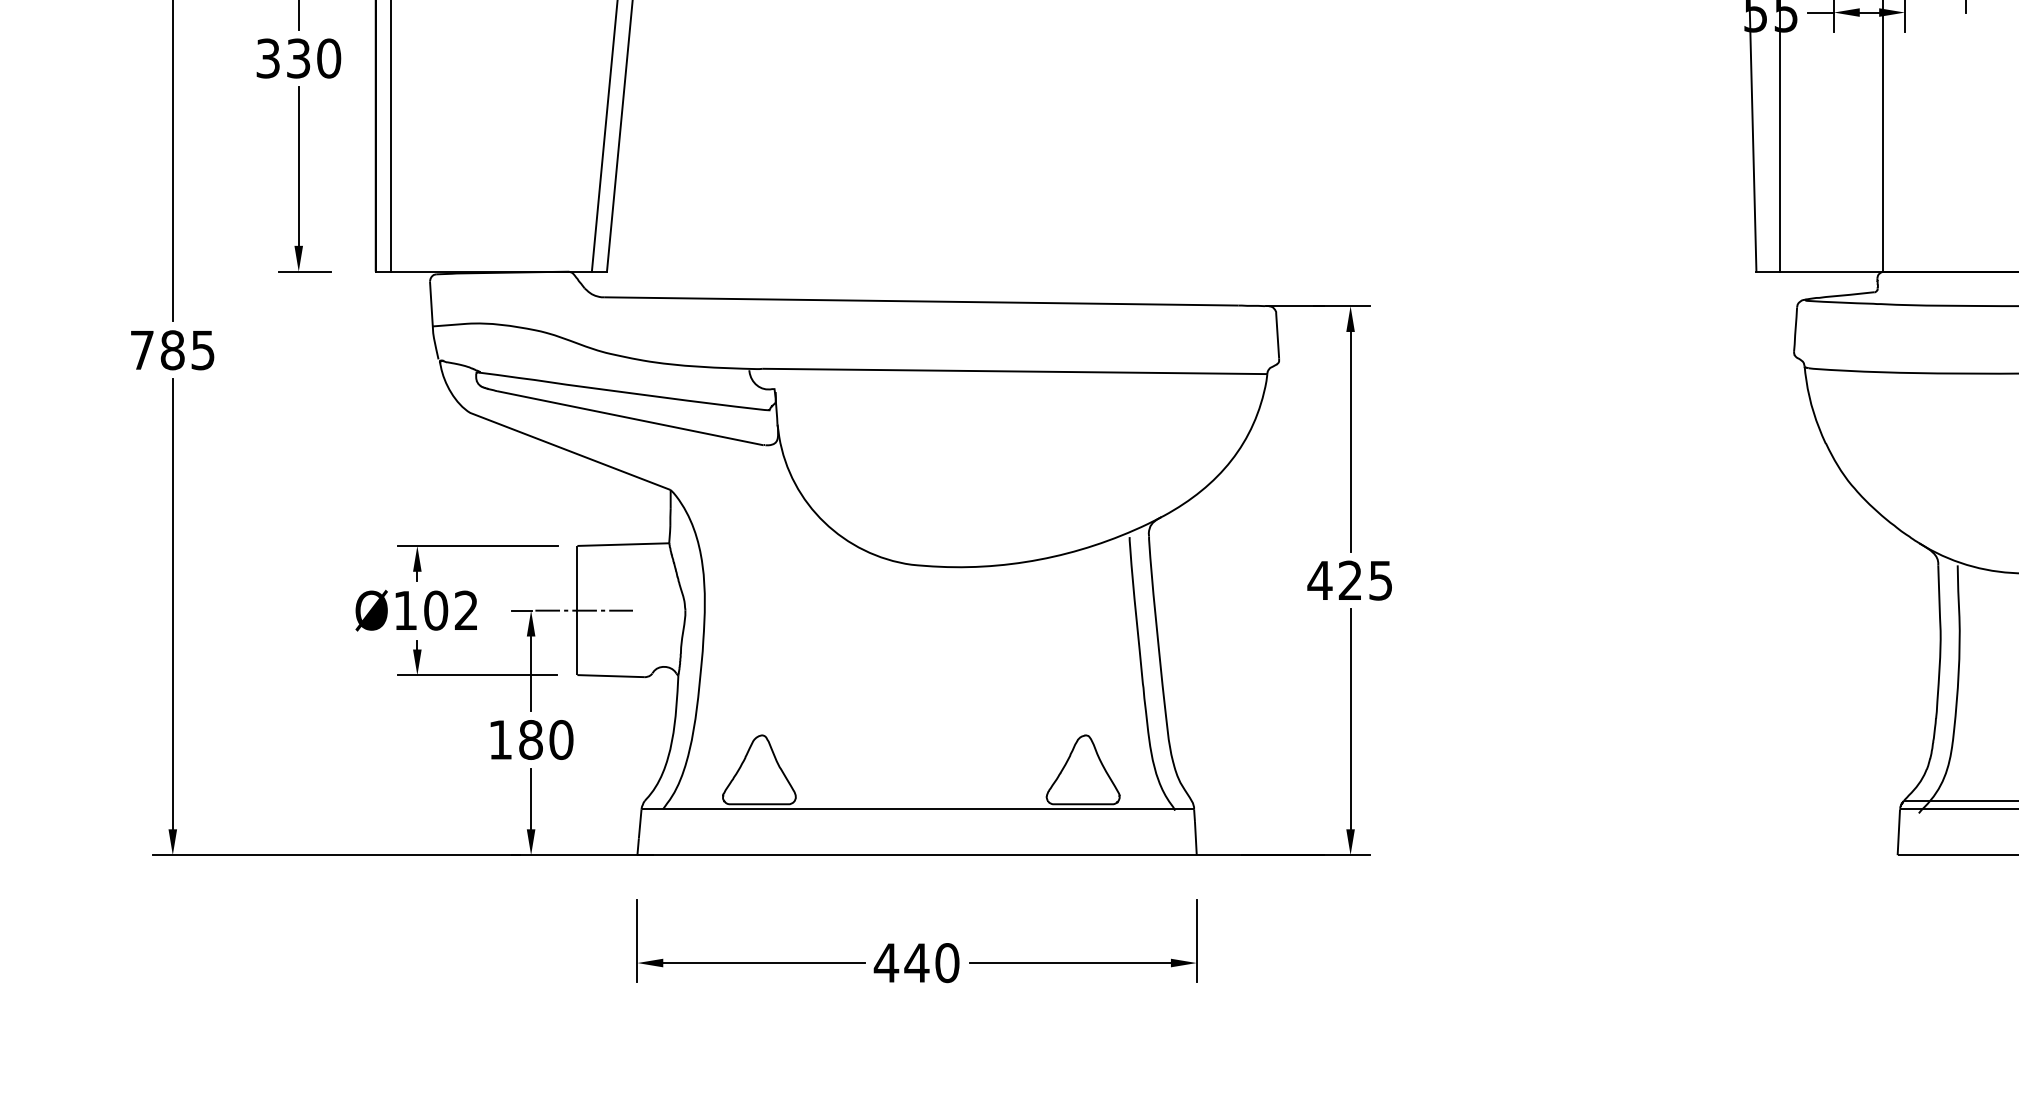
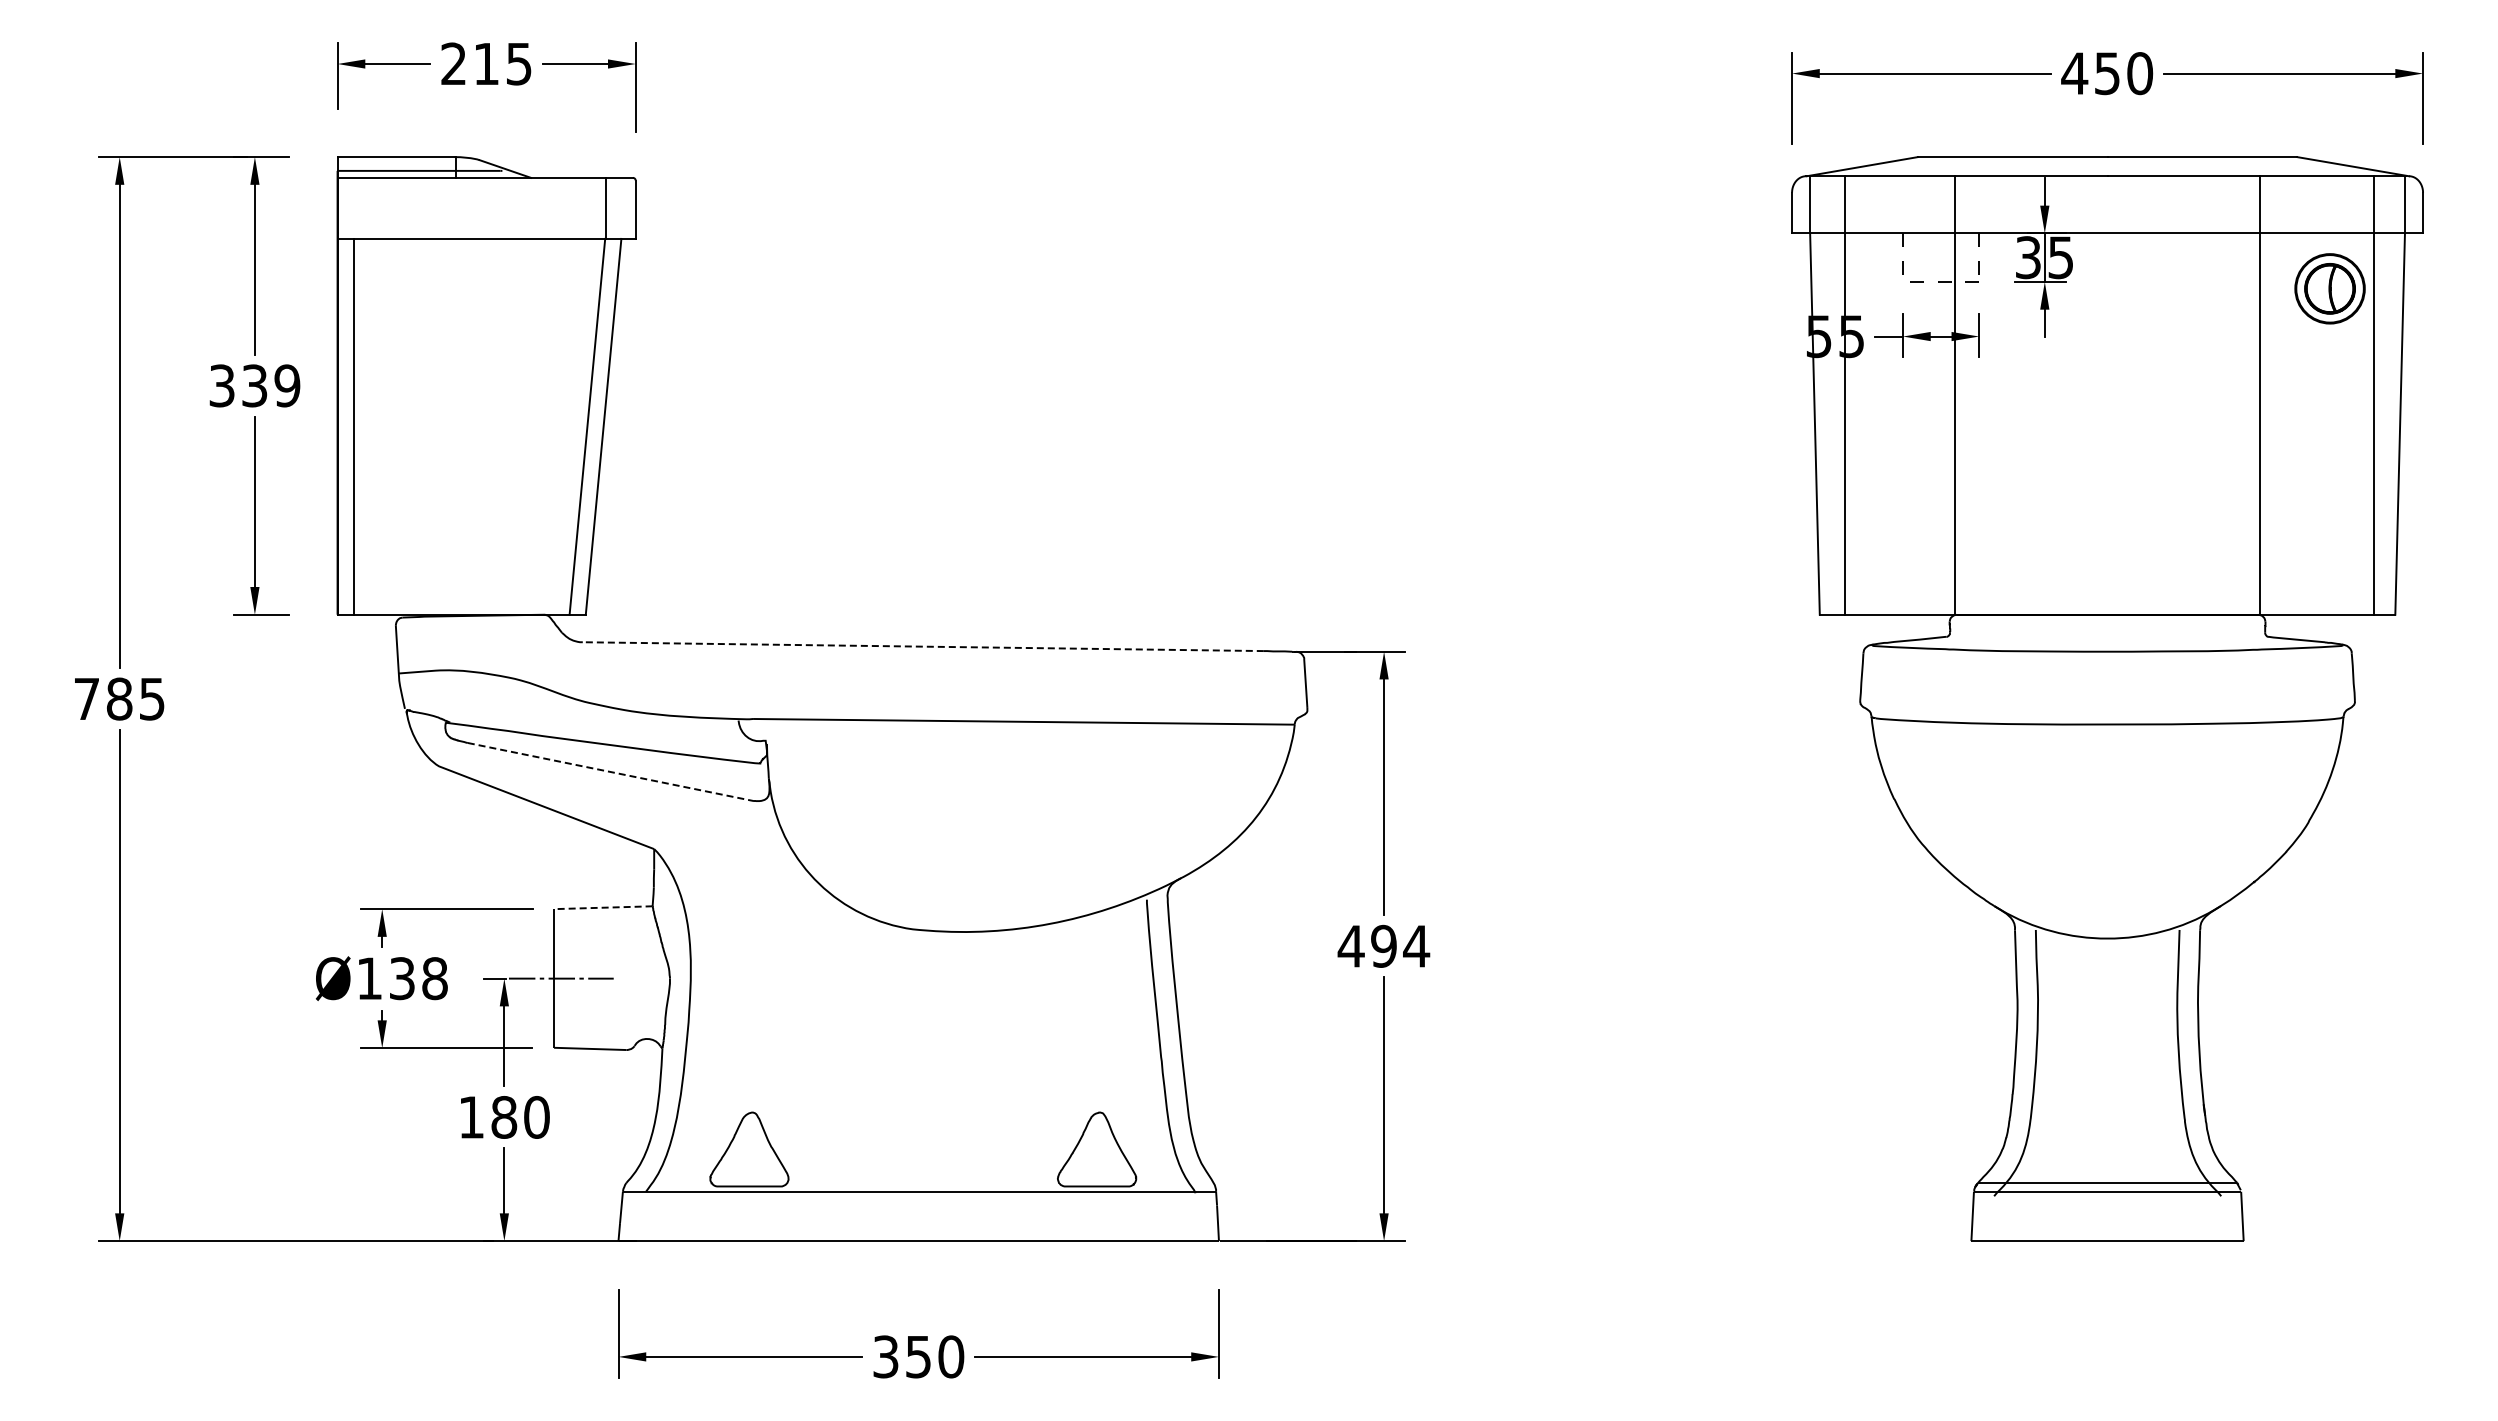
text: (329, 58) -> (287, 385), 330 -> 339
line: (921, 301) -> (923, 646), solid -> dashed
line: (630, 418) -> (611, 772), solid -> dashed
line: (622, 544) -> (602, 907), solid -> dashed
text: (1365, 580) -> (1400, 946), 425 -> 494
text: (451, 610) -> (418, 978), Ø102 -> Ø138
text: (901, 962) -> (902, 1356), 440 -> 350

